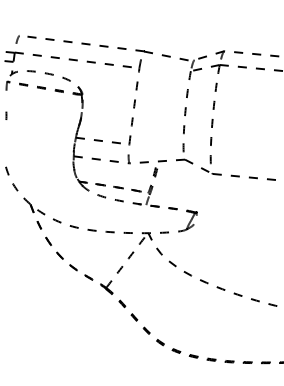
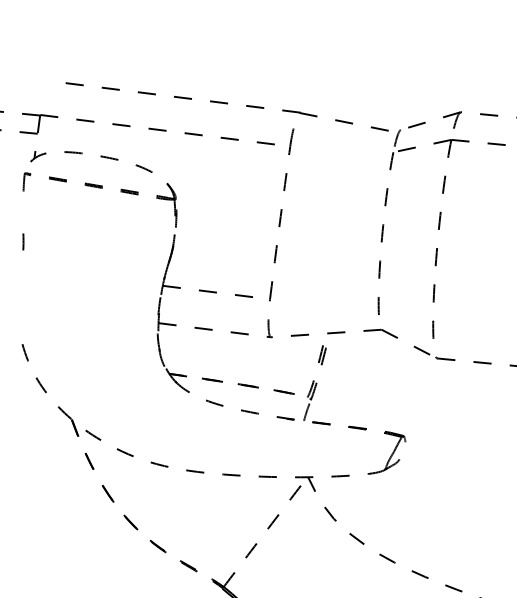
curve: (17, 39) -> (45, 88), removed

